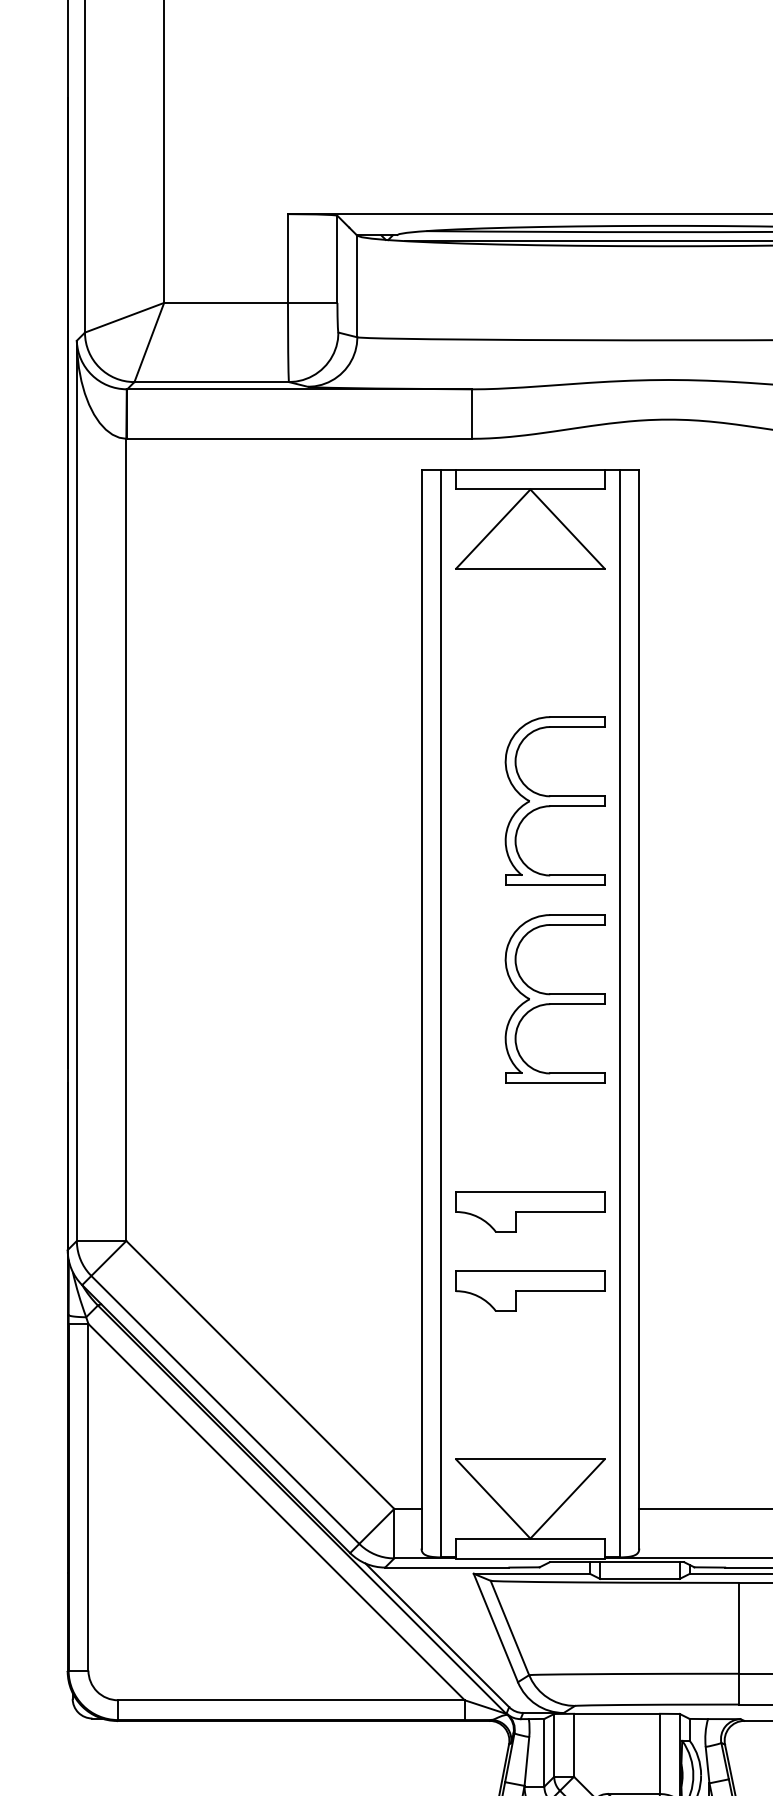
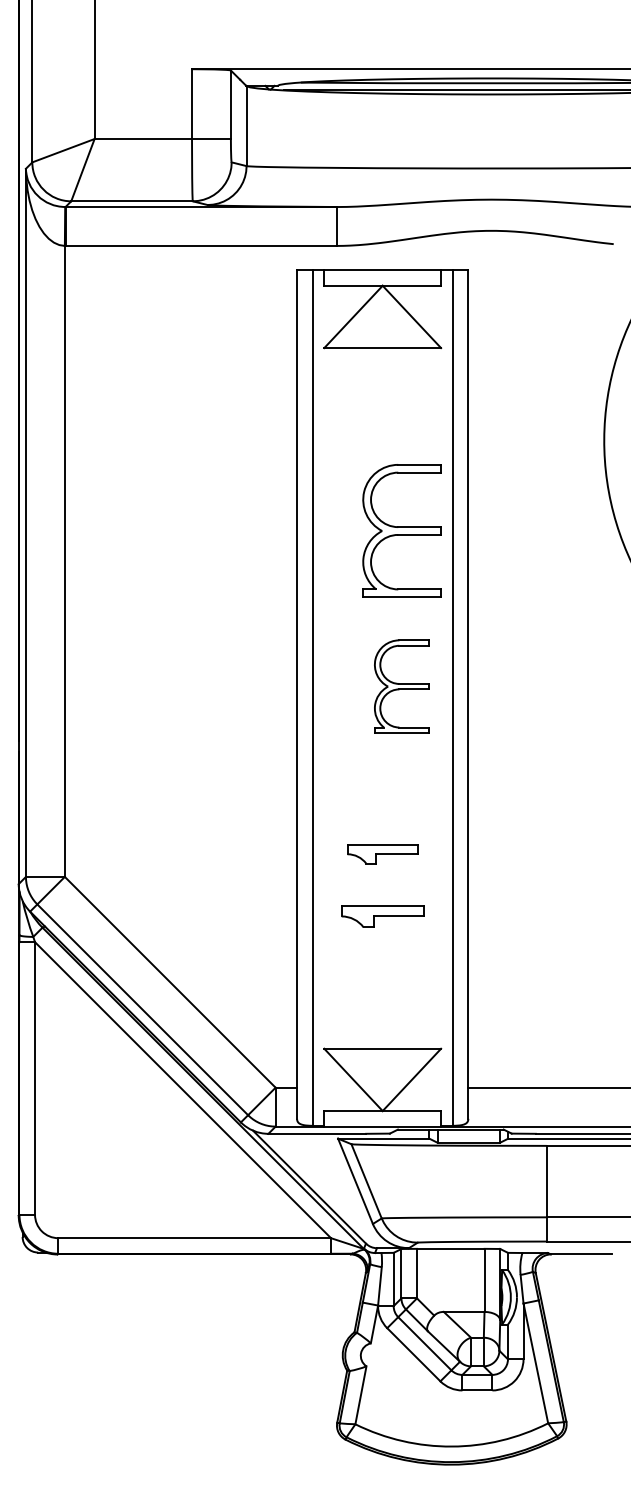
part: (554, 998) -> (401, 686), size x0.7
part: (530, 1212) -> (382, 854), size x0.6
part: (530, 1291) -> (382, 916), size x0.7

